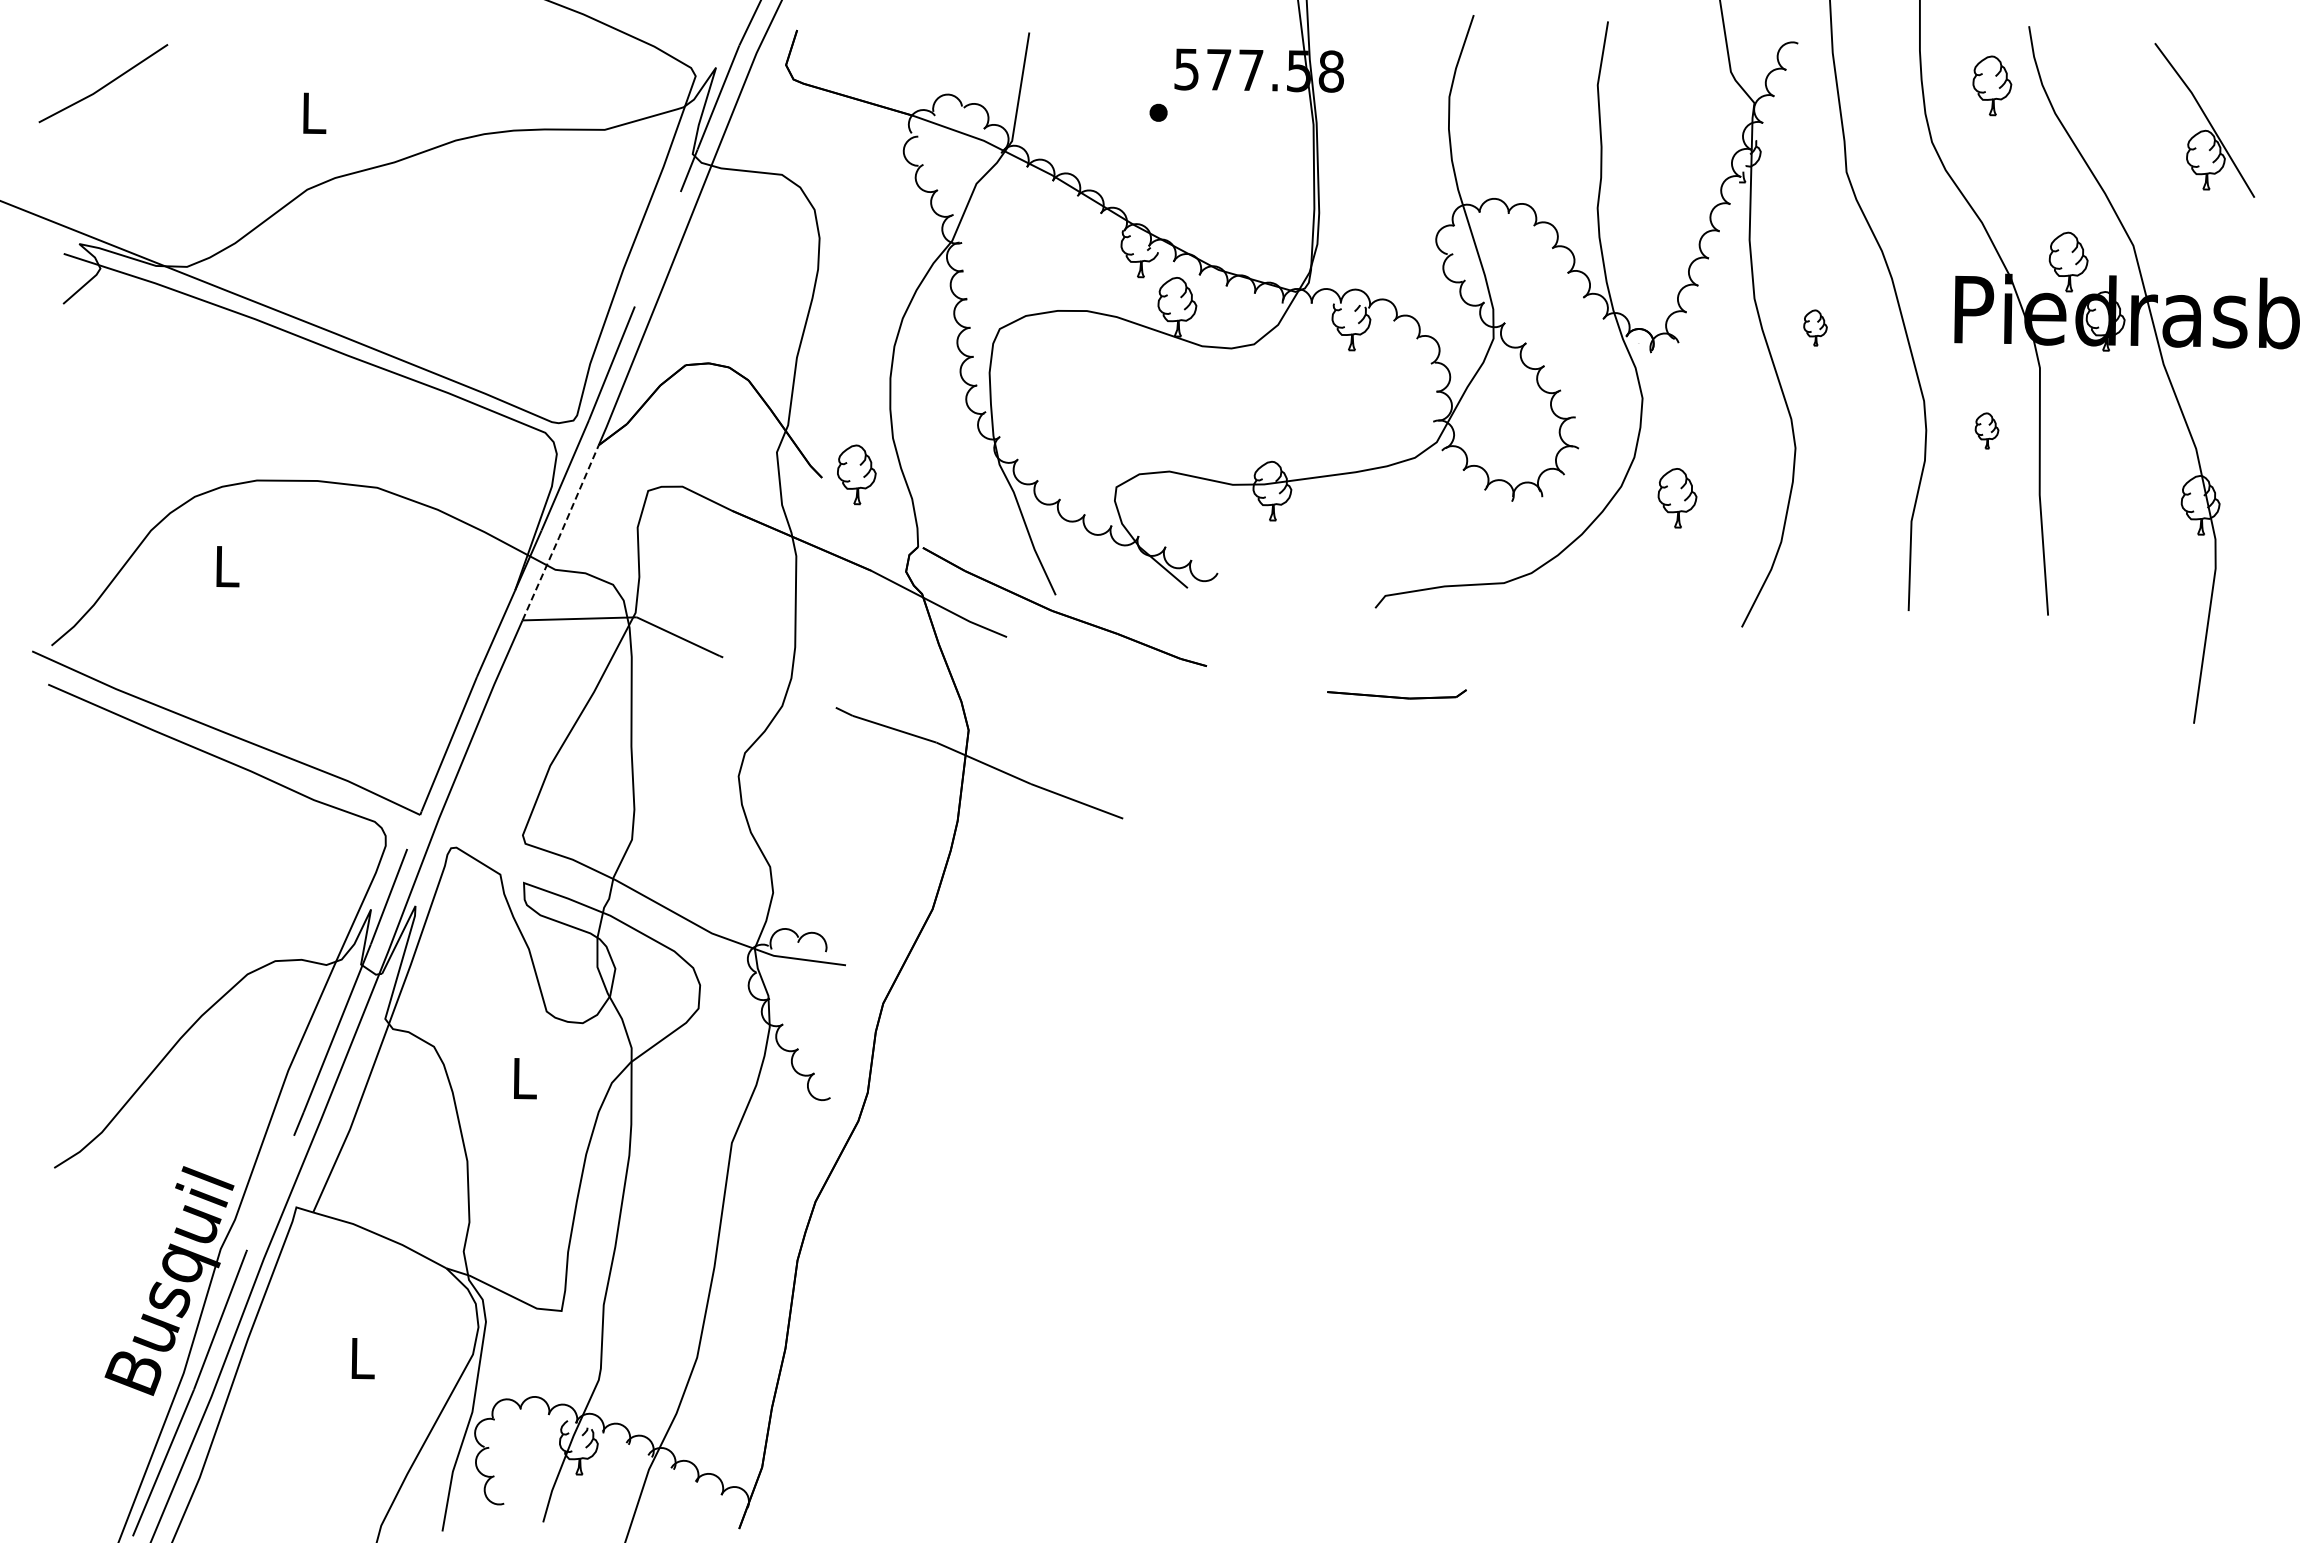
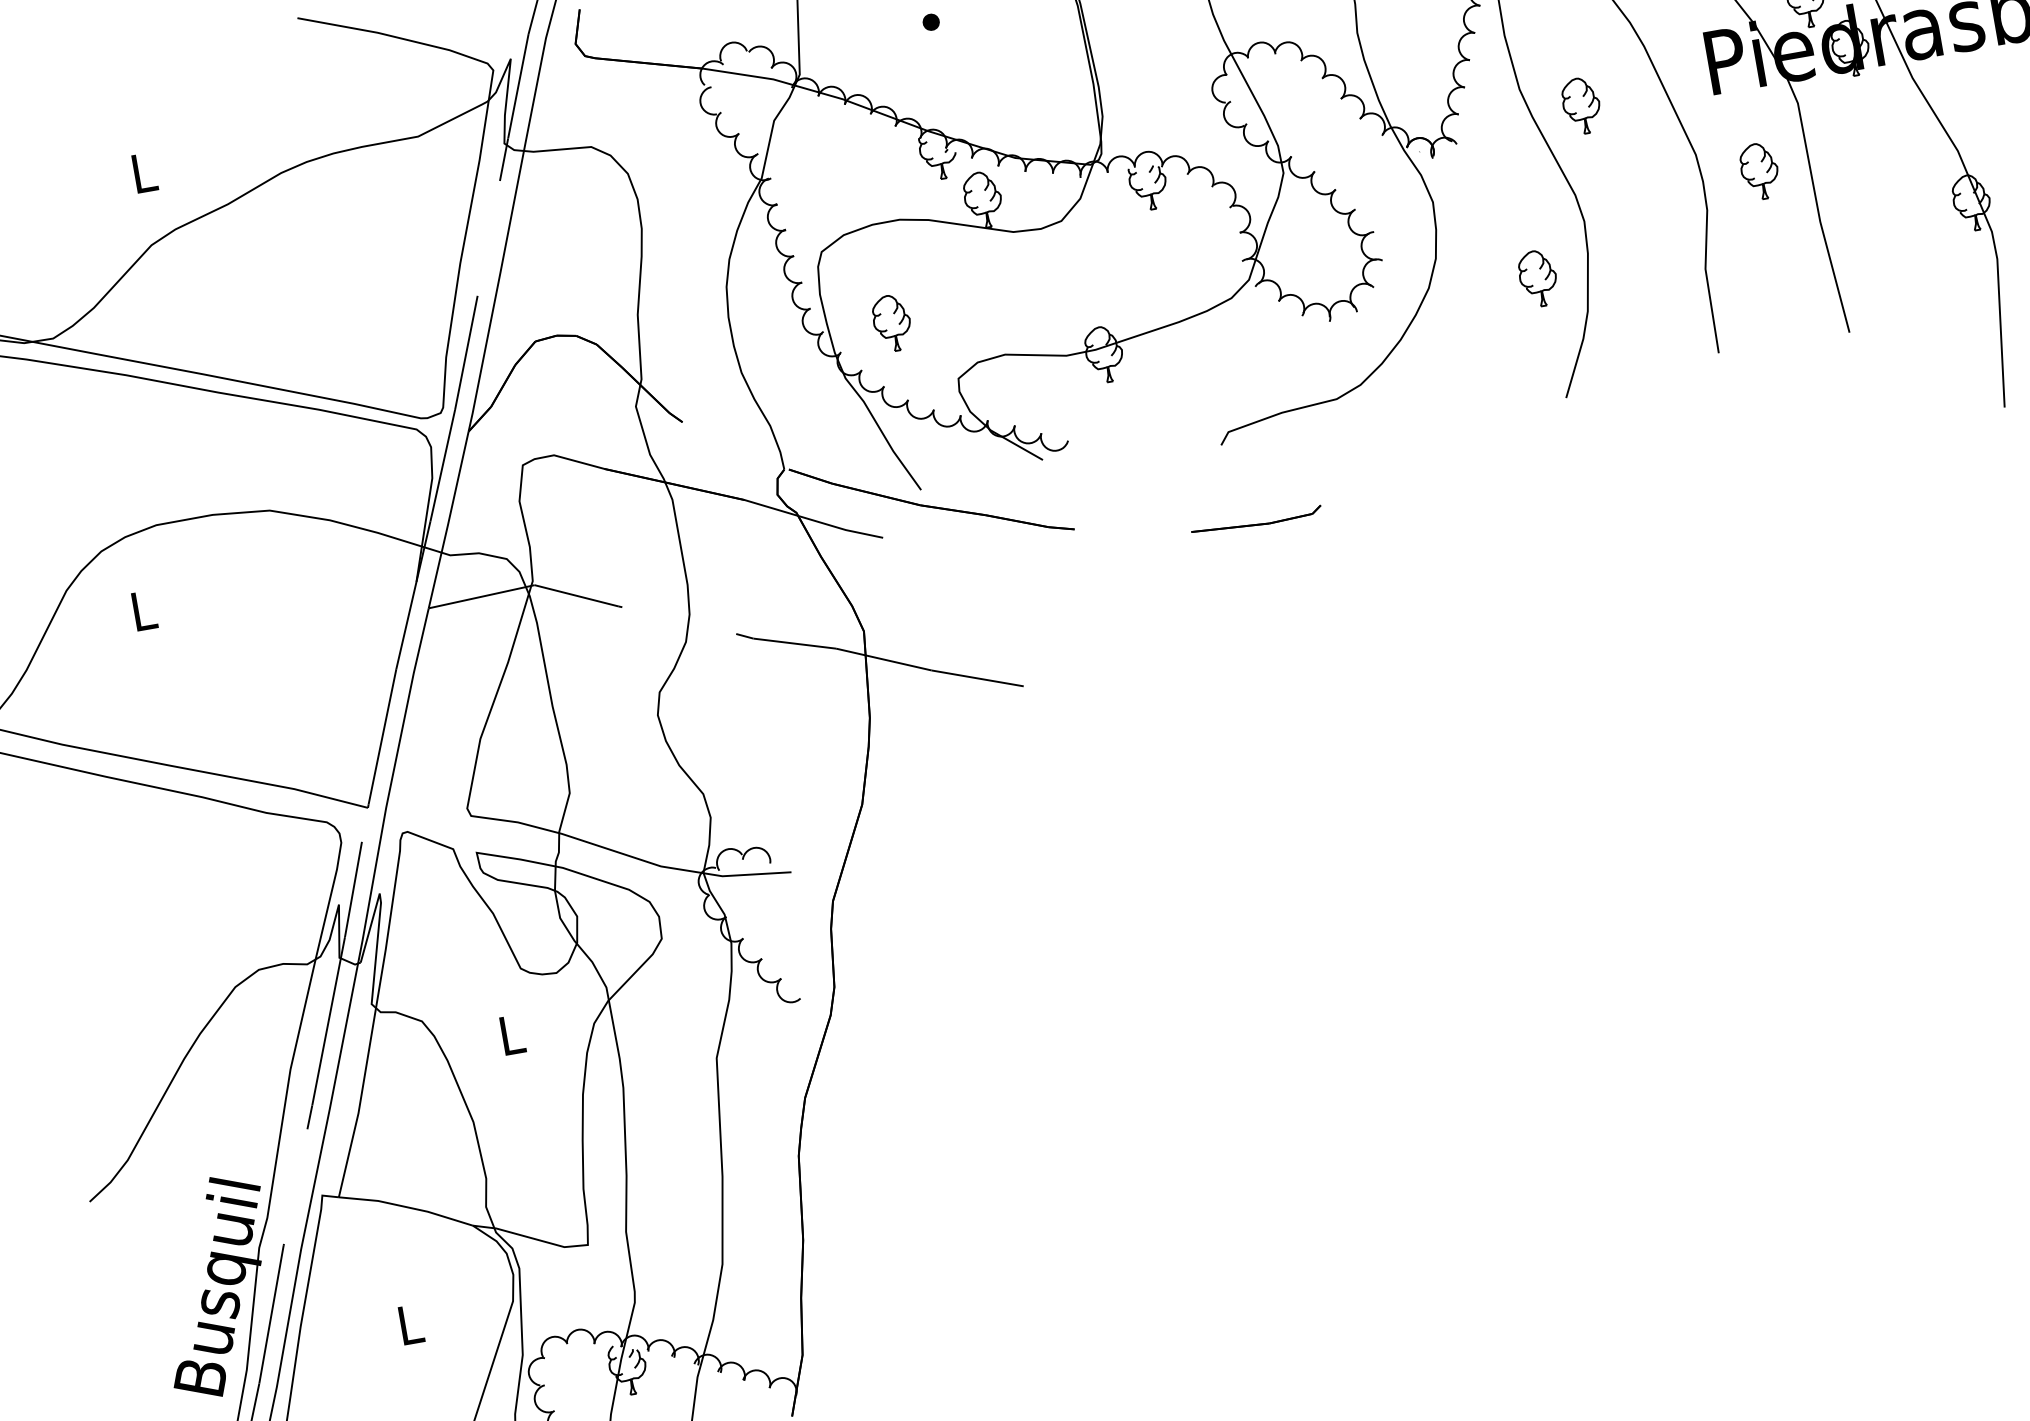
part: (1815, 327) -> (1581, 105), size x1.67
part: (1986, 430) -> (1759, 171), size x1.67
part: (856, 474) -> (891, 323), moved
part: (1677, 498) -> (1538, 278), moved
line: (561, 532) -> (449, 519), dashed -> solid

